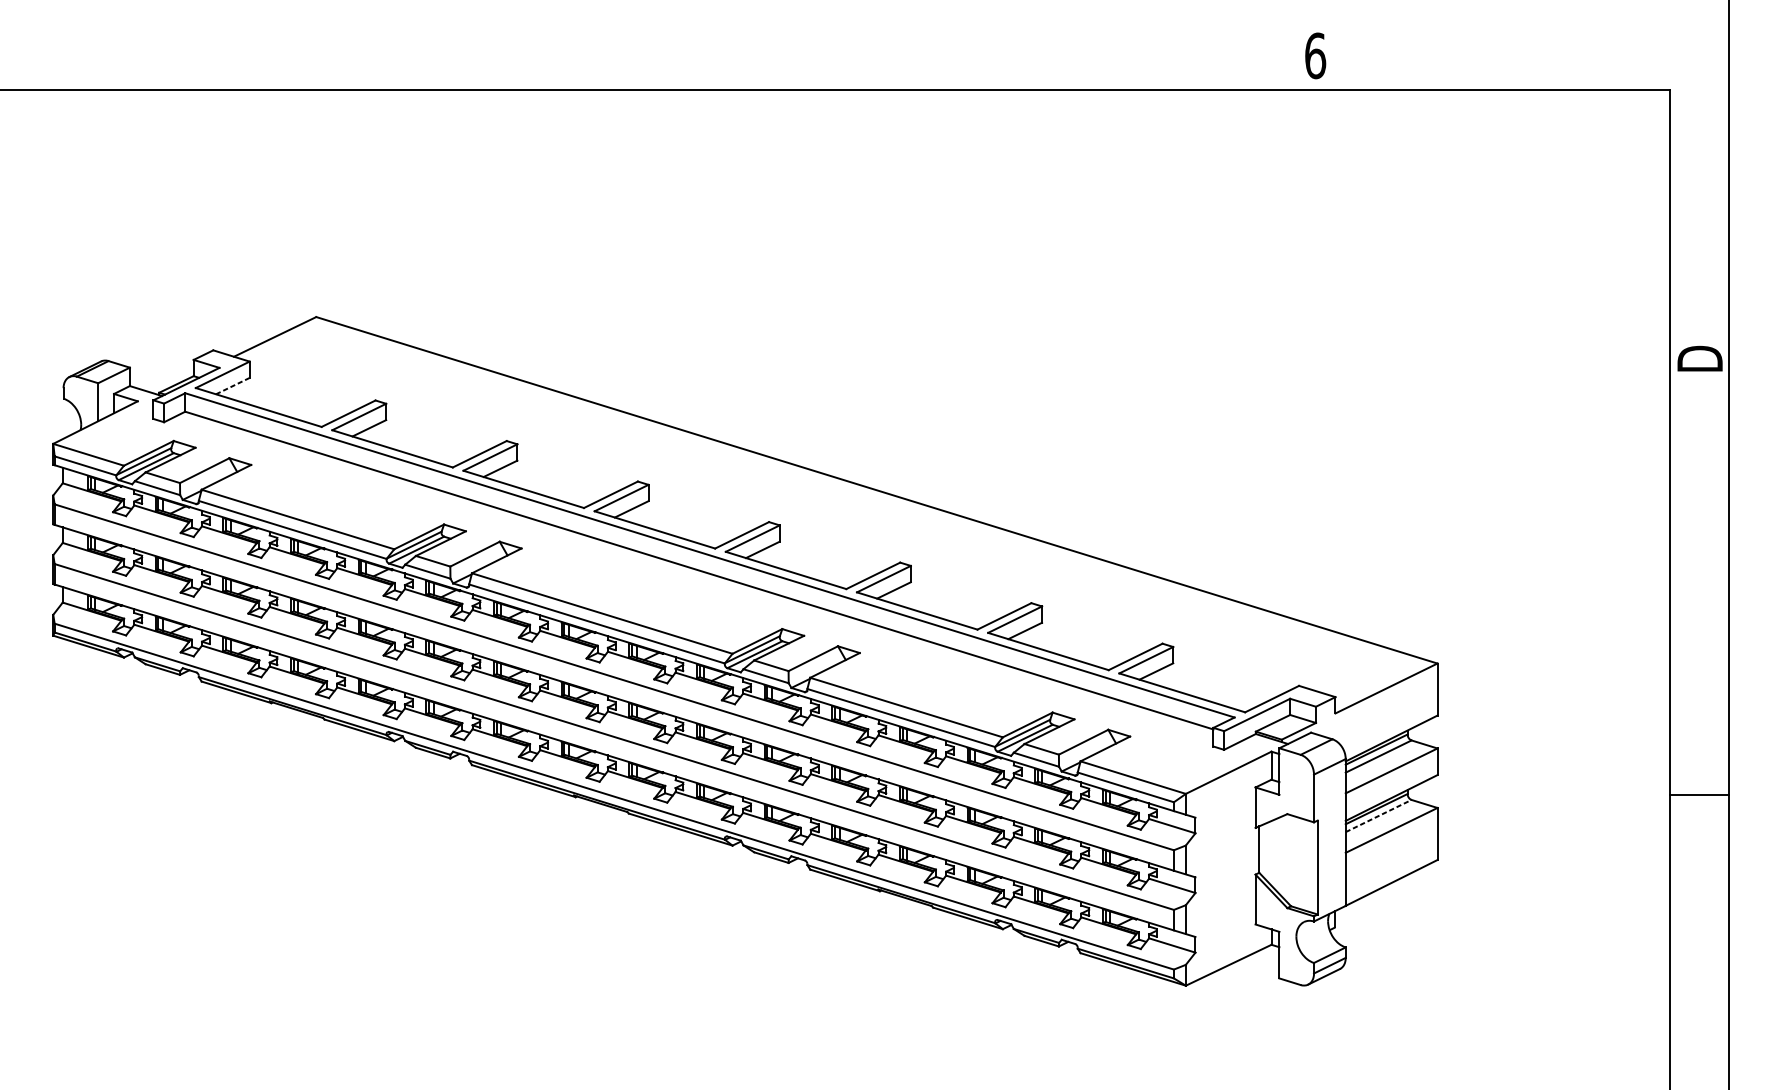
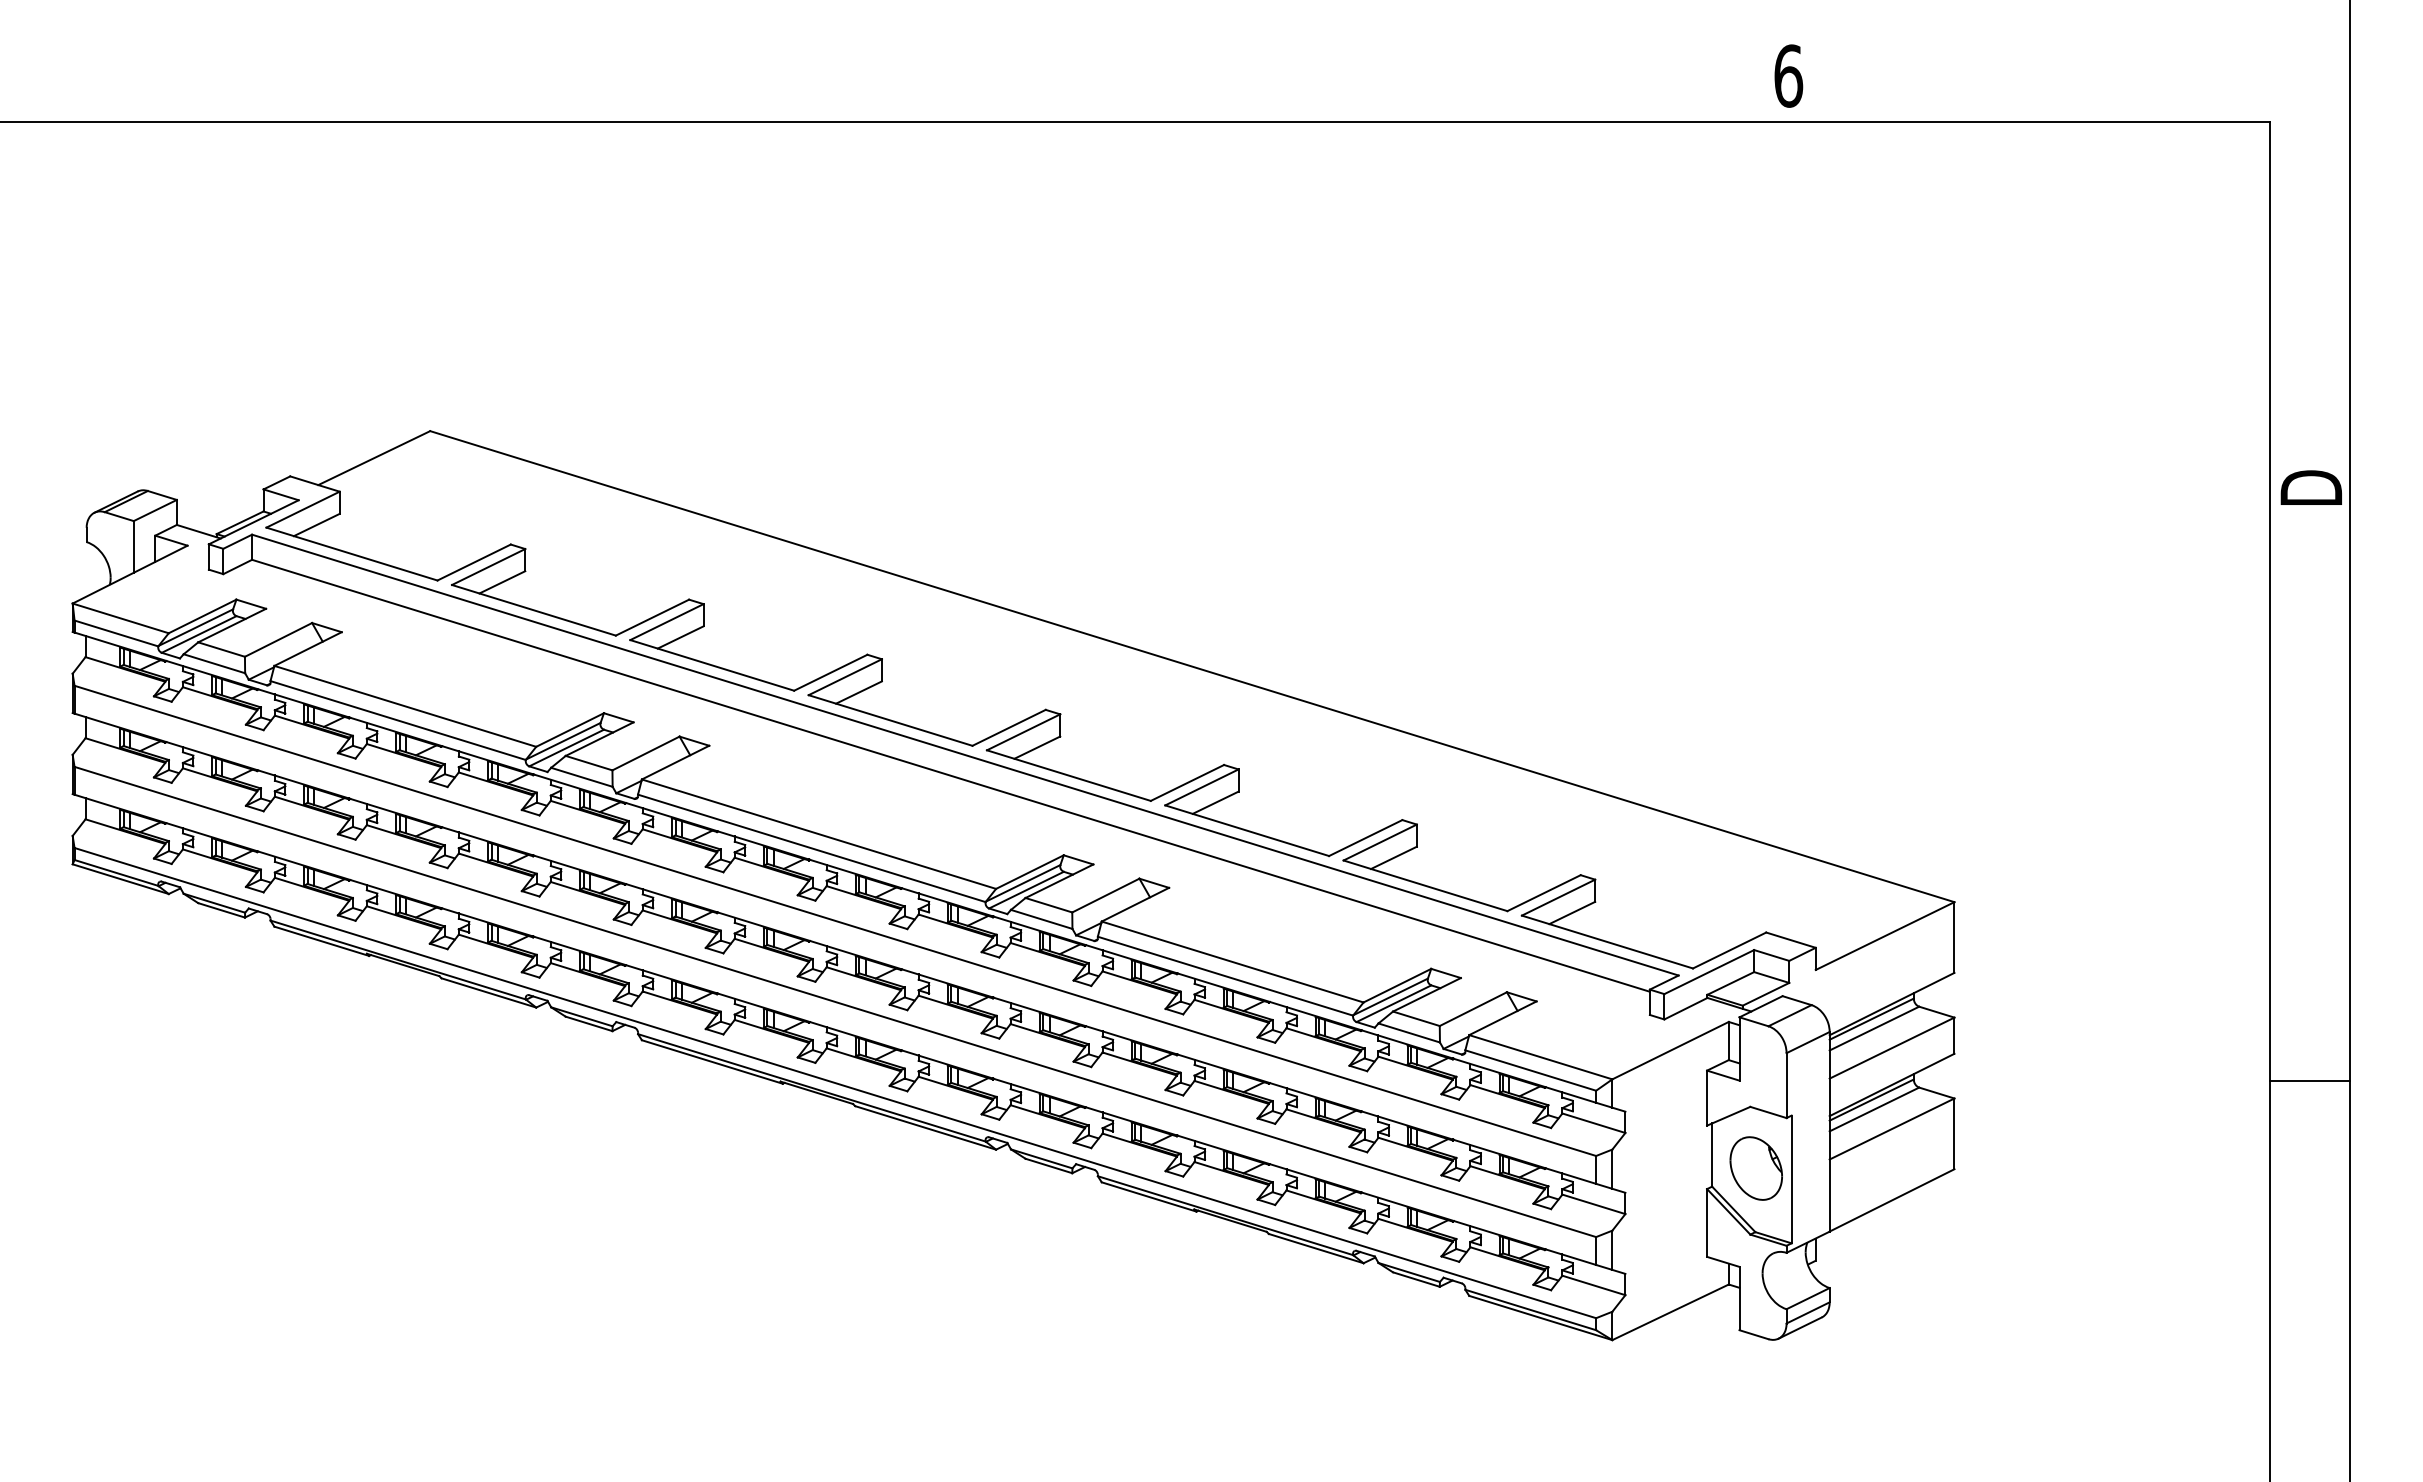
line: (232, 386) -> (316, 525), dashed -> solid
line: (1378, 816) -> (1874, 1109), dashed -> solid
part: (1291, 859) -> (1755, 1168), added

